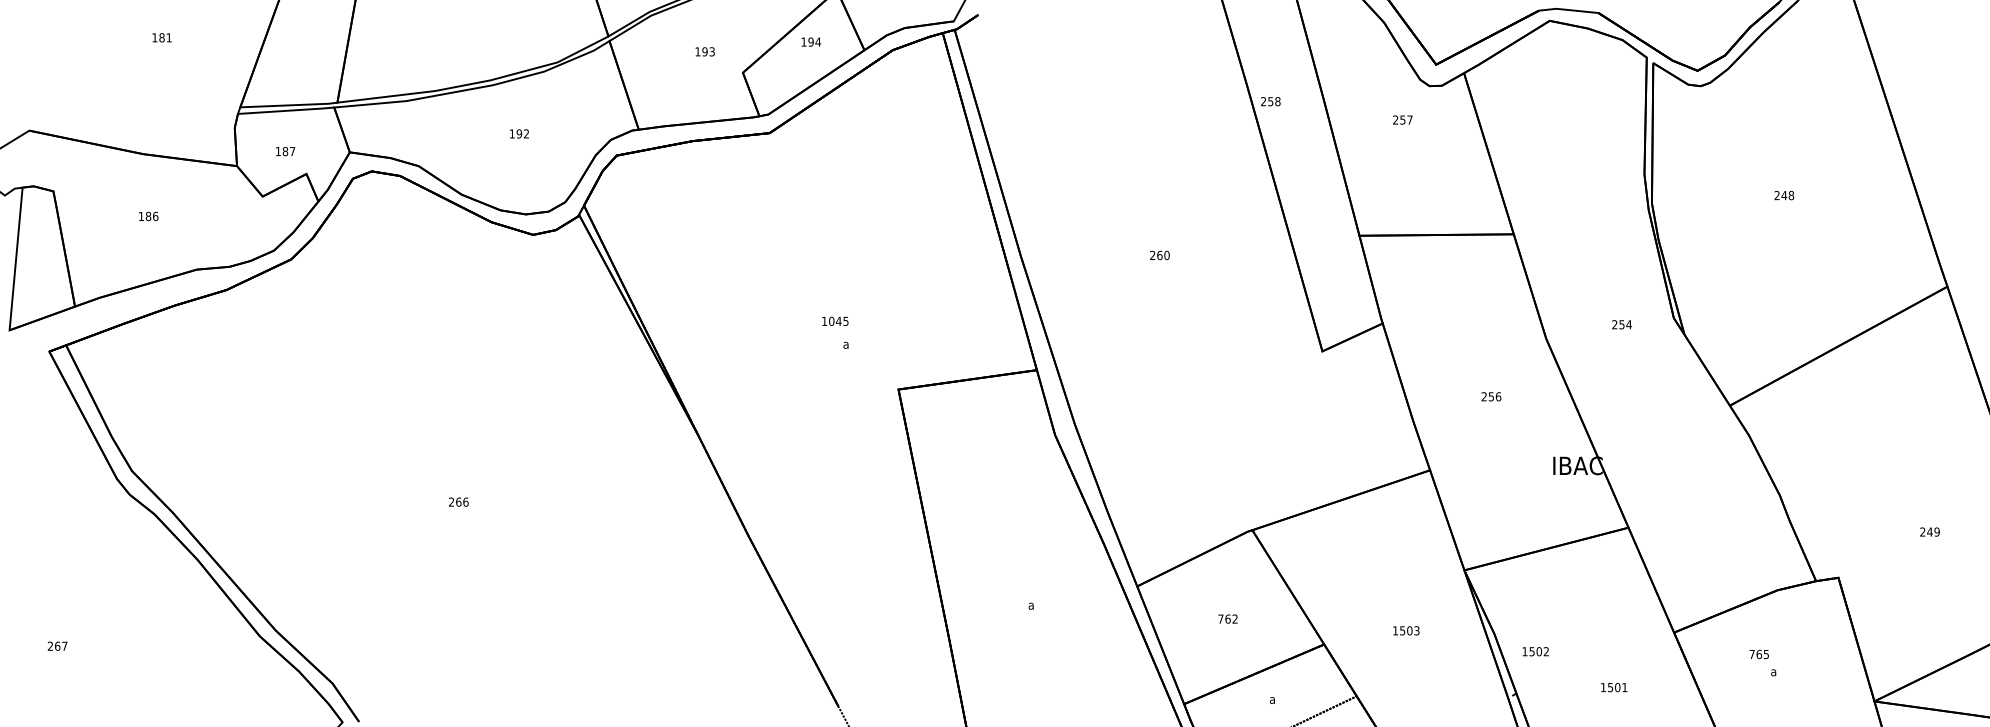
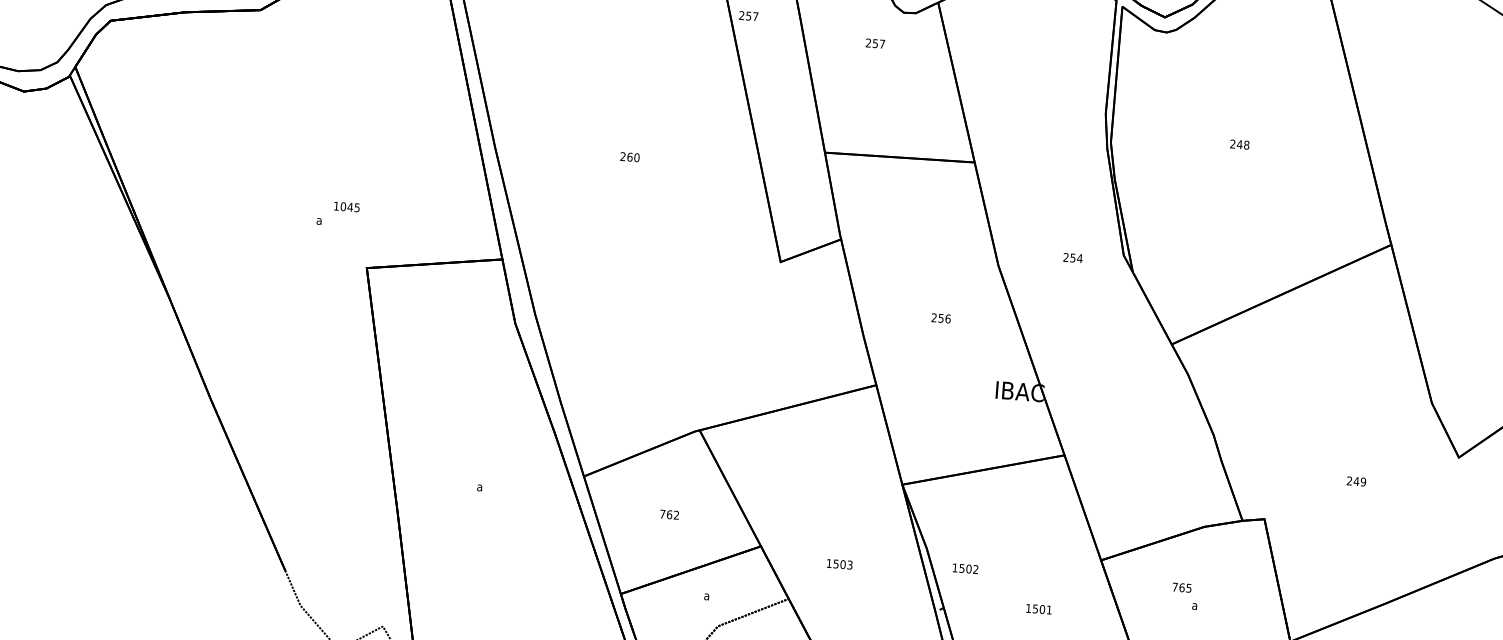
text: (1277, 101) -> (755, 16), 258 -> 257
text: (835, 320) -> (347, 206), moved
text: (1406, 630) -> (839, 564), moved

